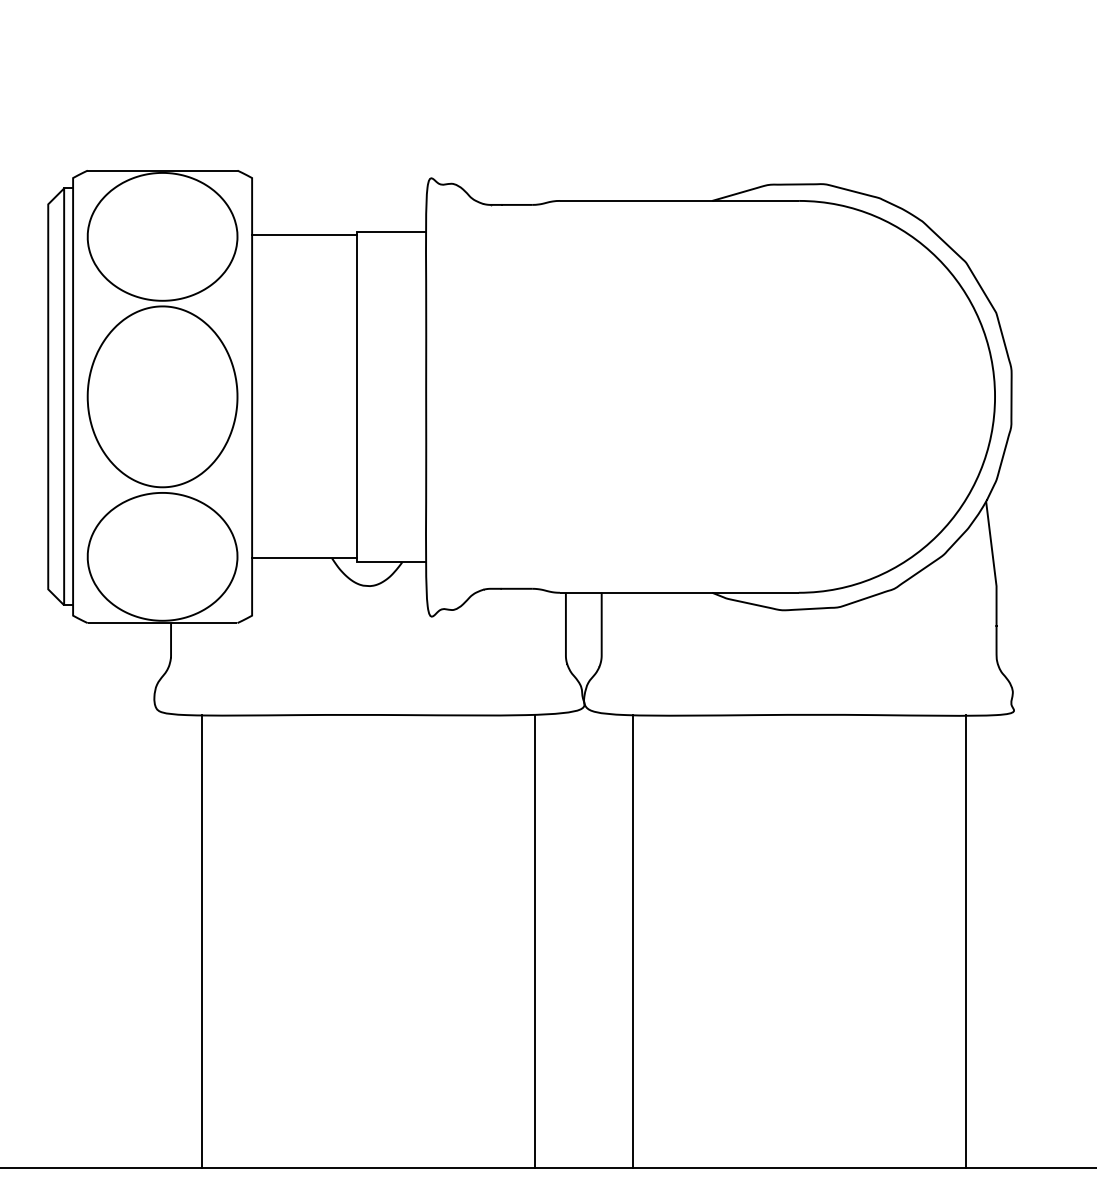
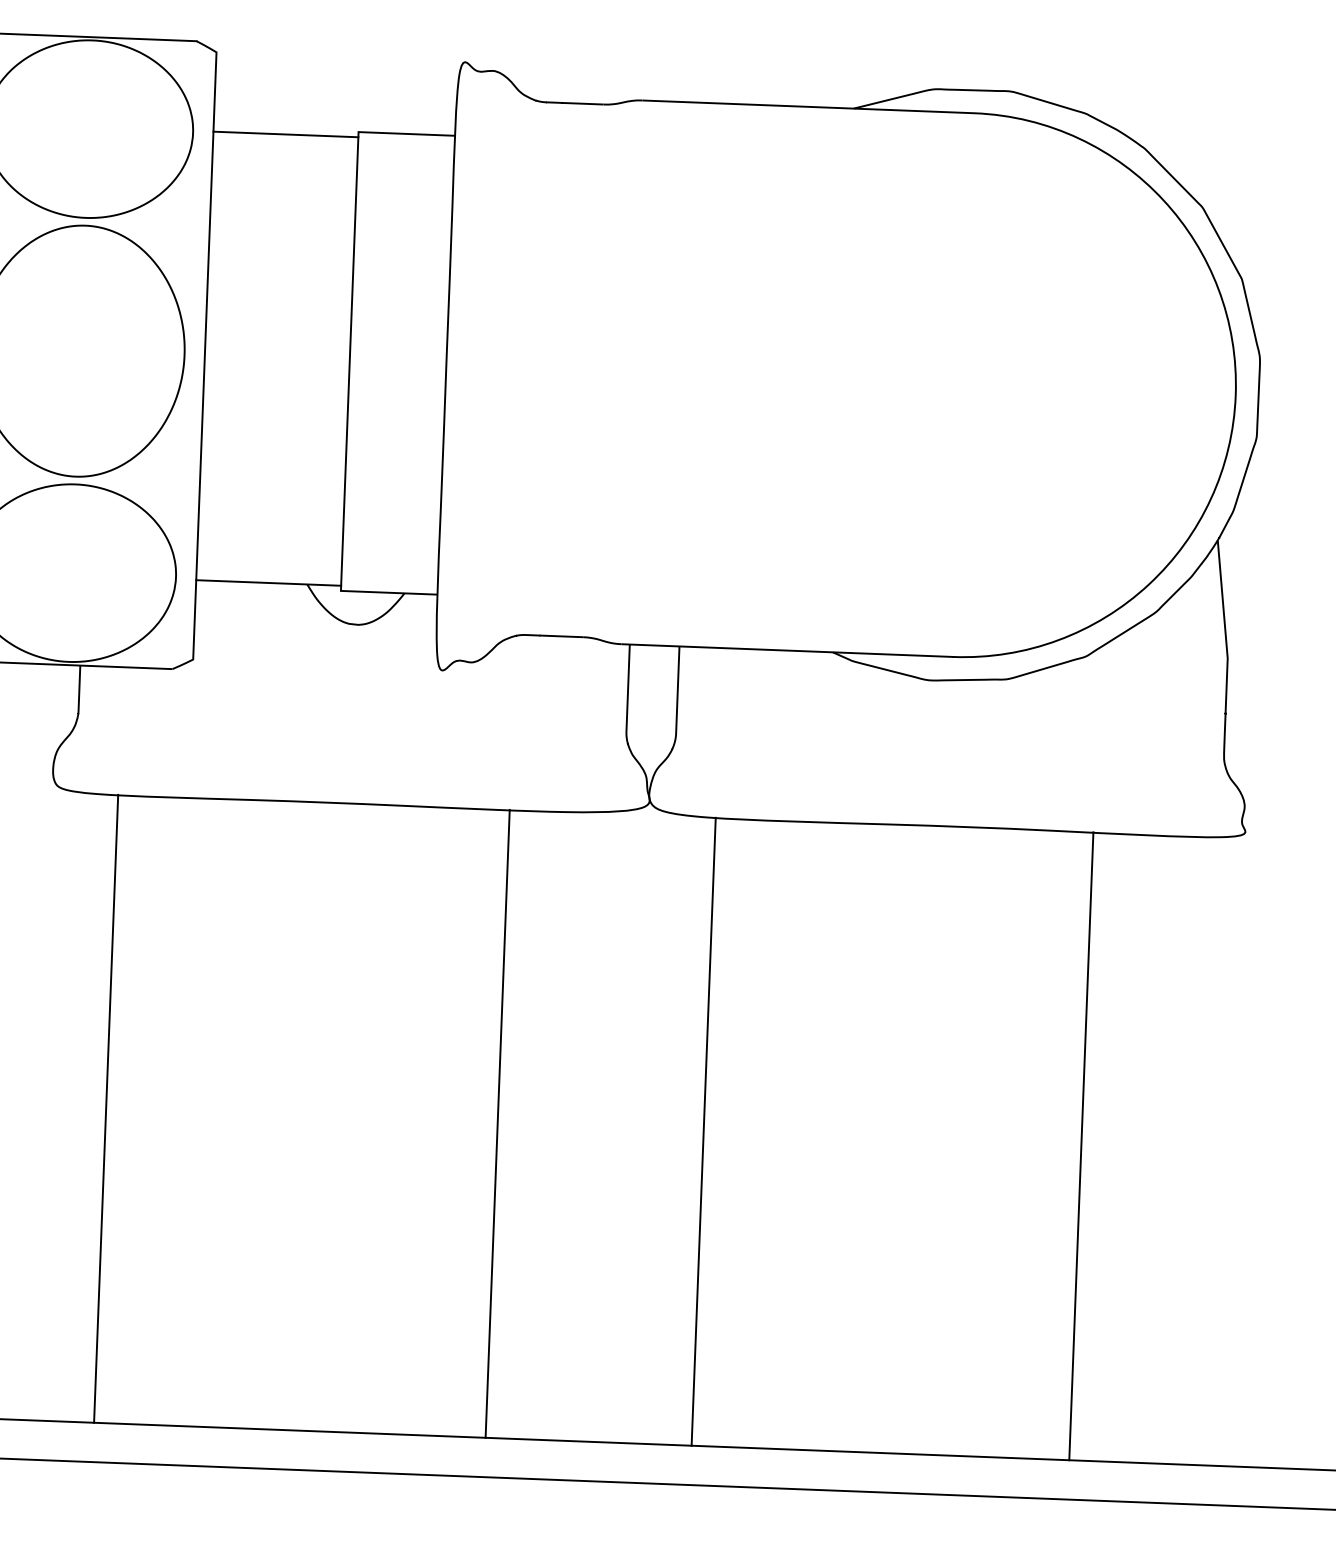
line: (535, 941) -> (498, 1124), moved
line: (965, 941) -> (1081, 1146), moved

